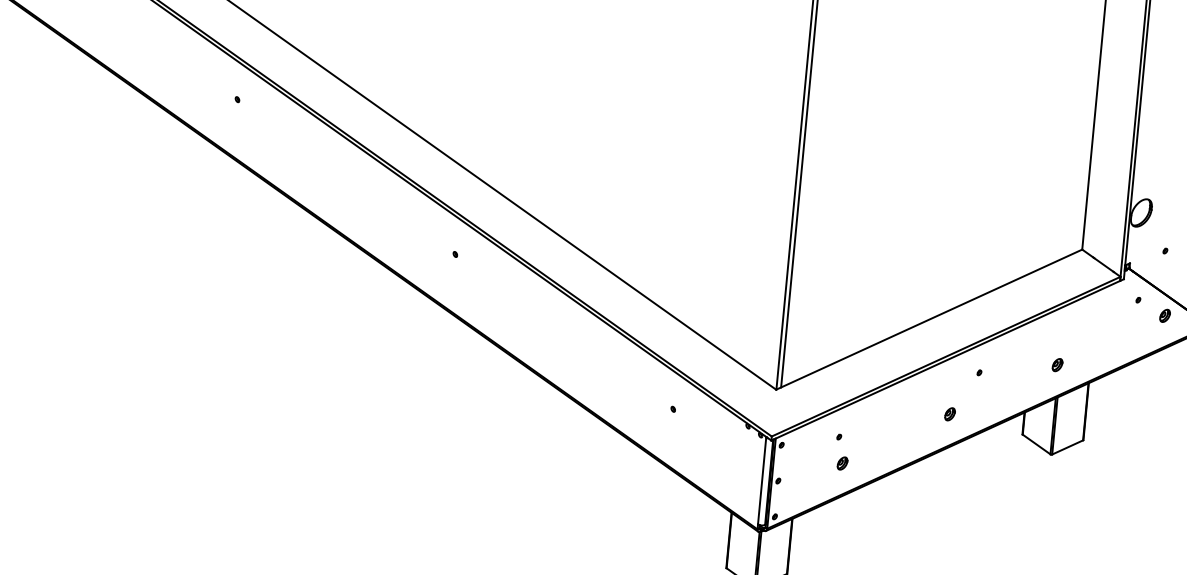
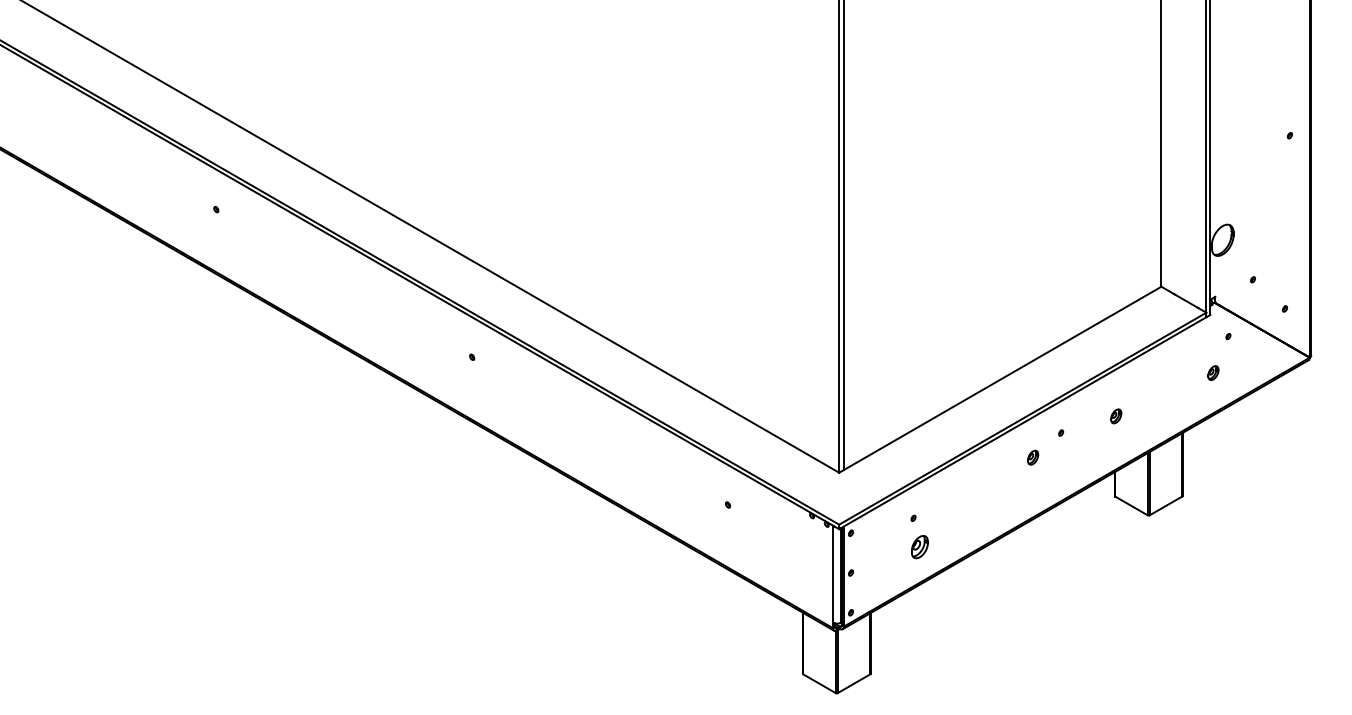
part: (1165, 315) -> (1213, 372), moved
part: (1057, 365) -> (1116, 416), moved
part: (950, 414) -> (1033, 457), moved
part: (842, 462) -> (919, 546), size x1.6

